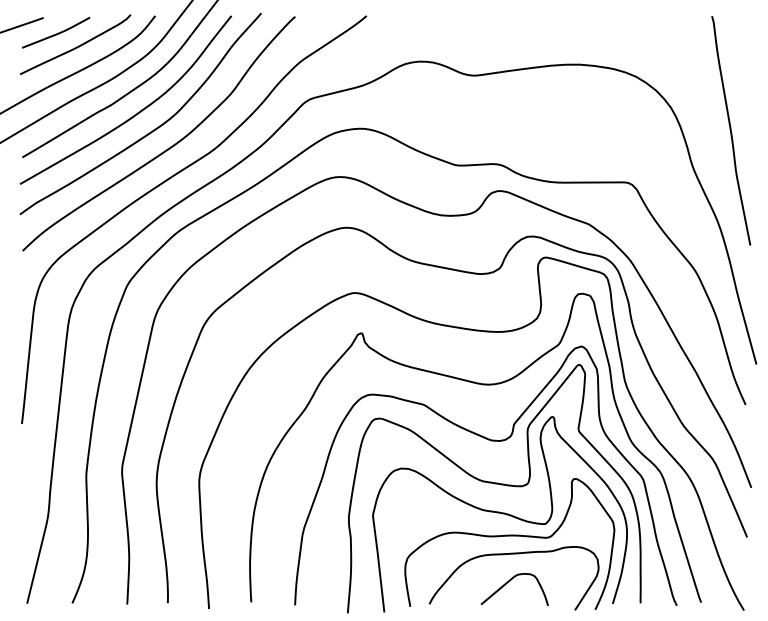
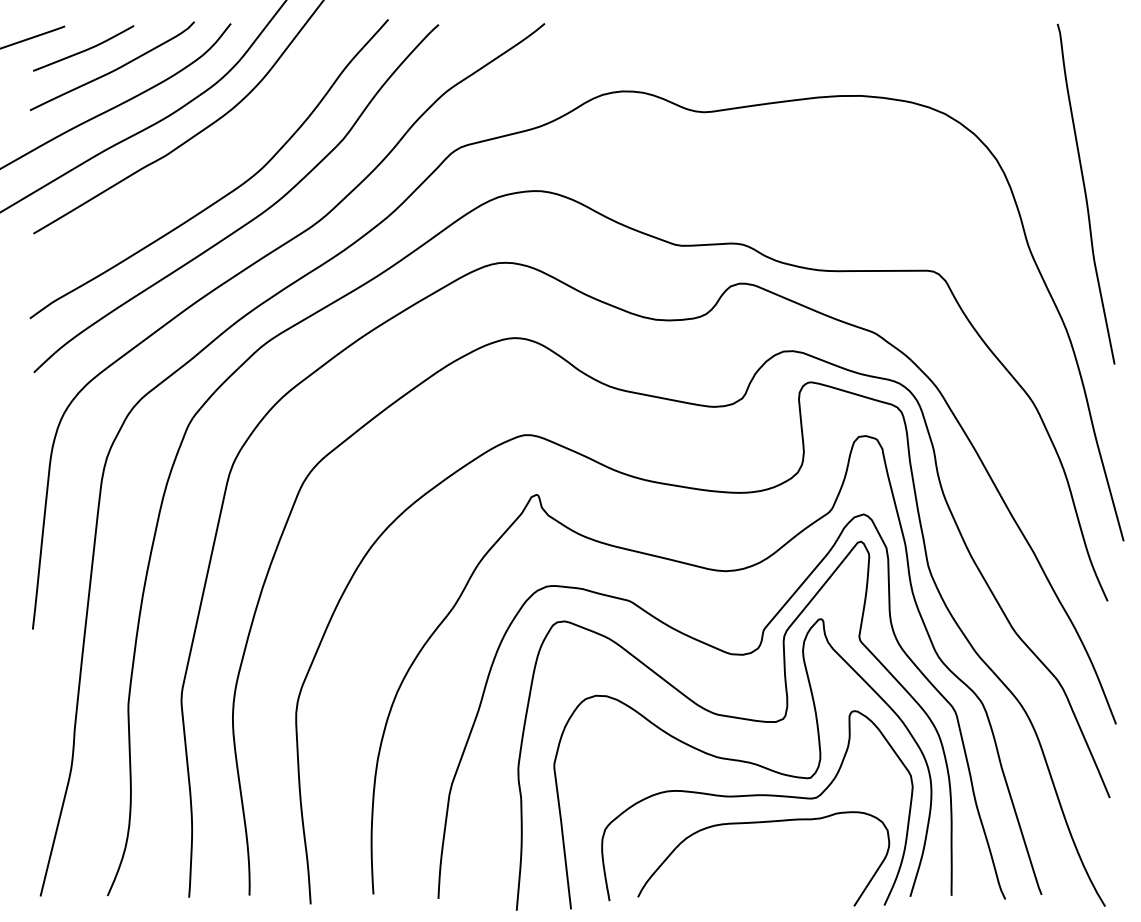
curve: (134, 114) -> (199, 169), removed
curve: (509, 582) -> (756, 864), removed

